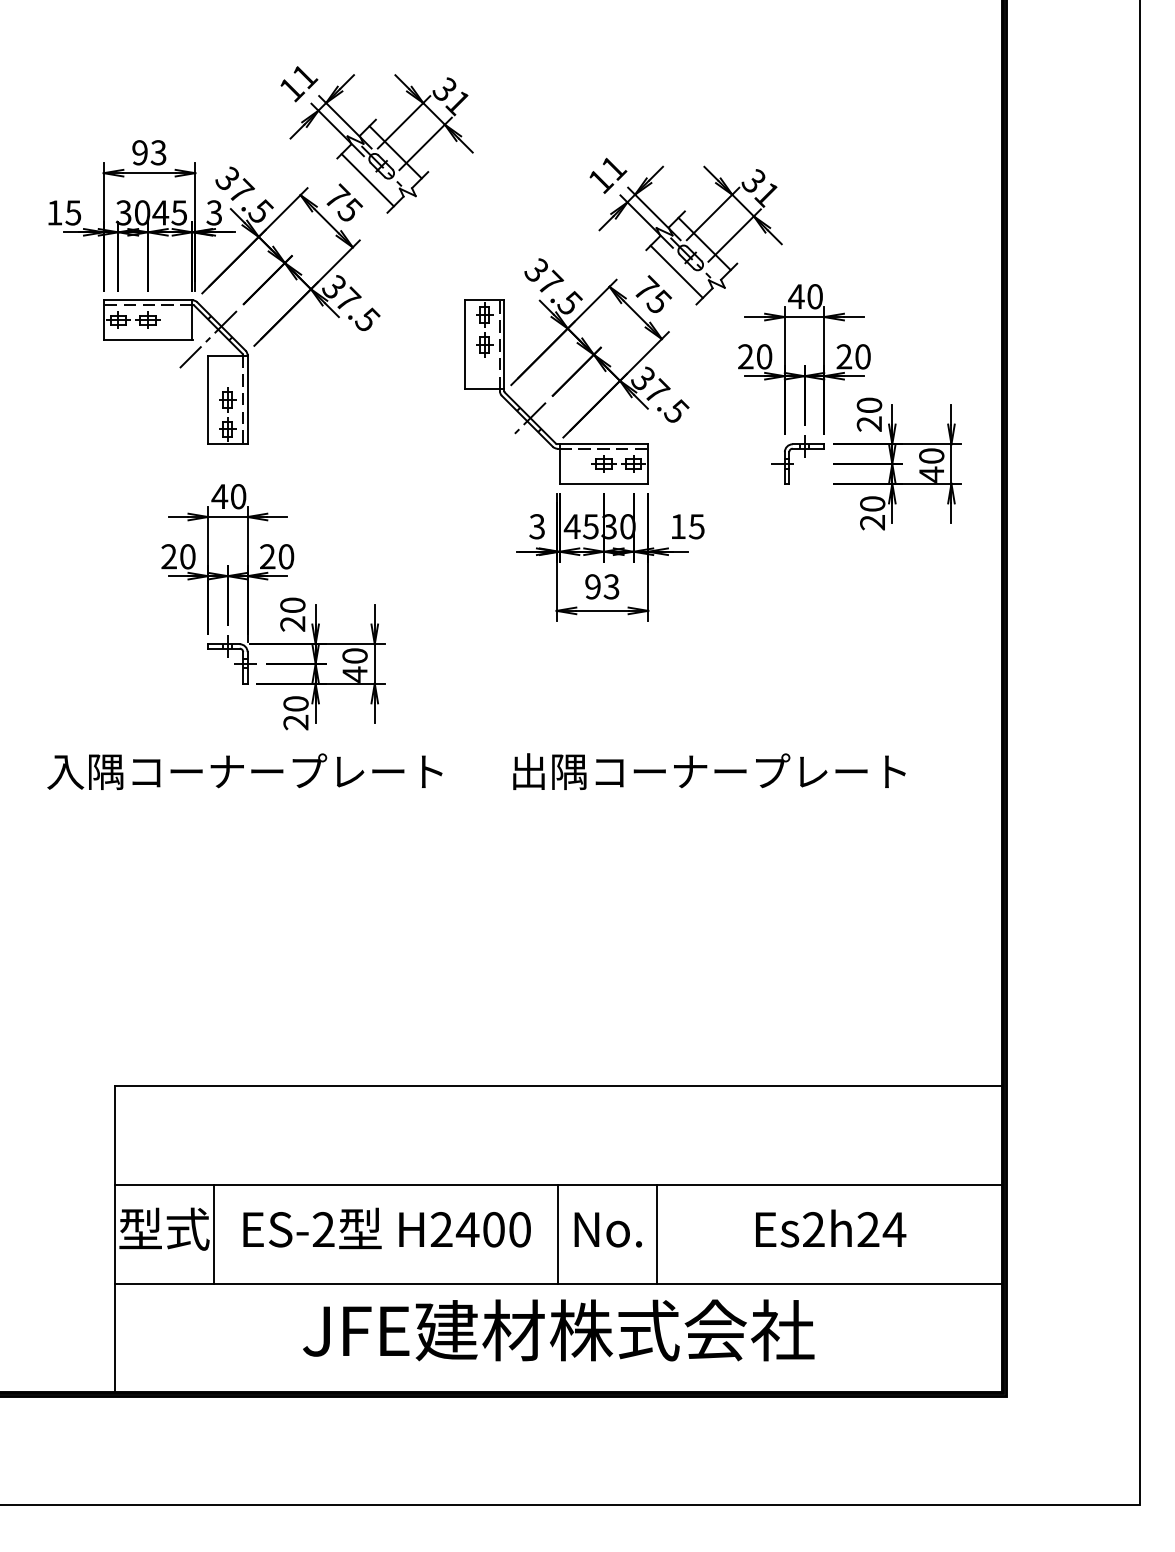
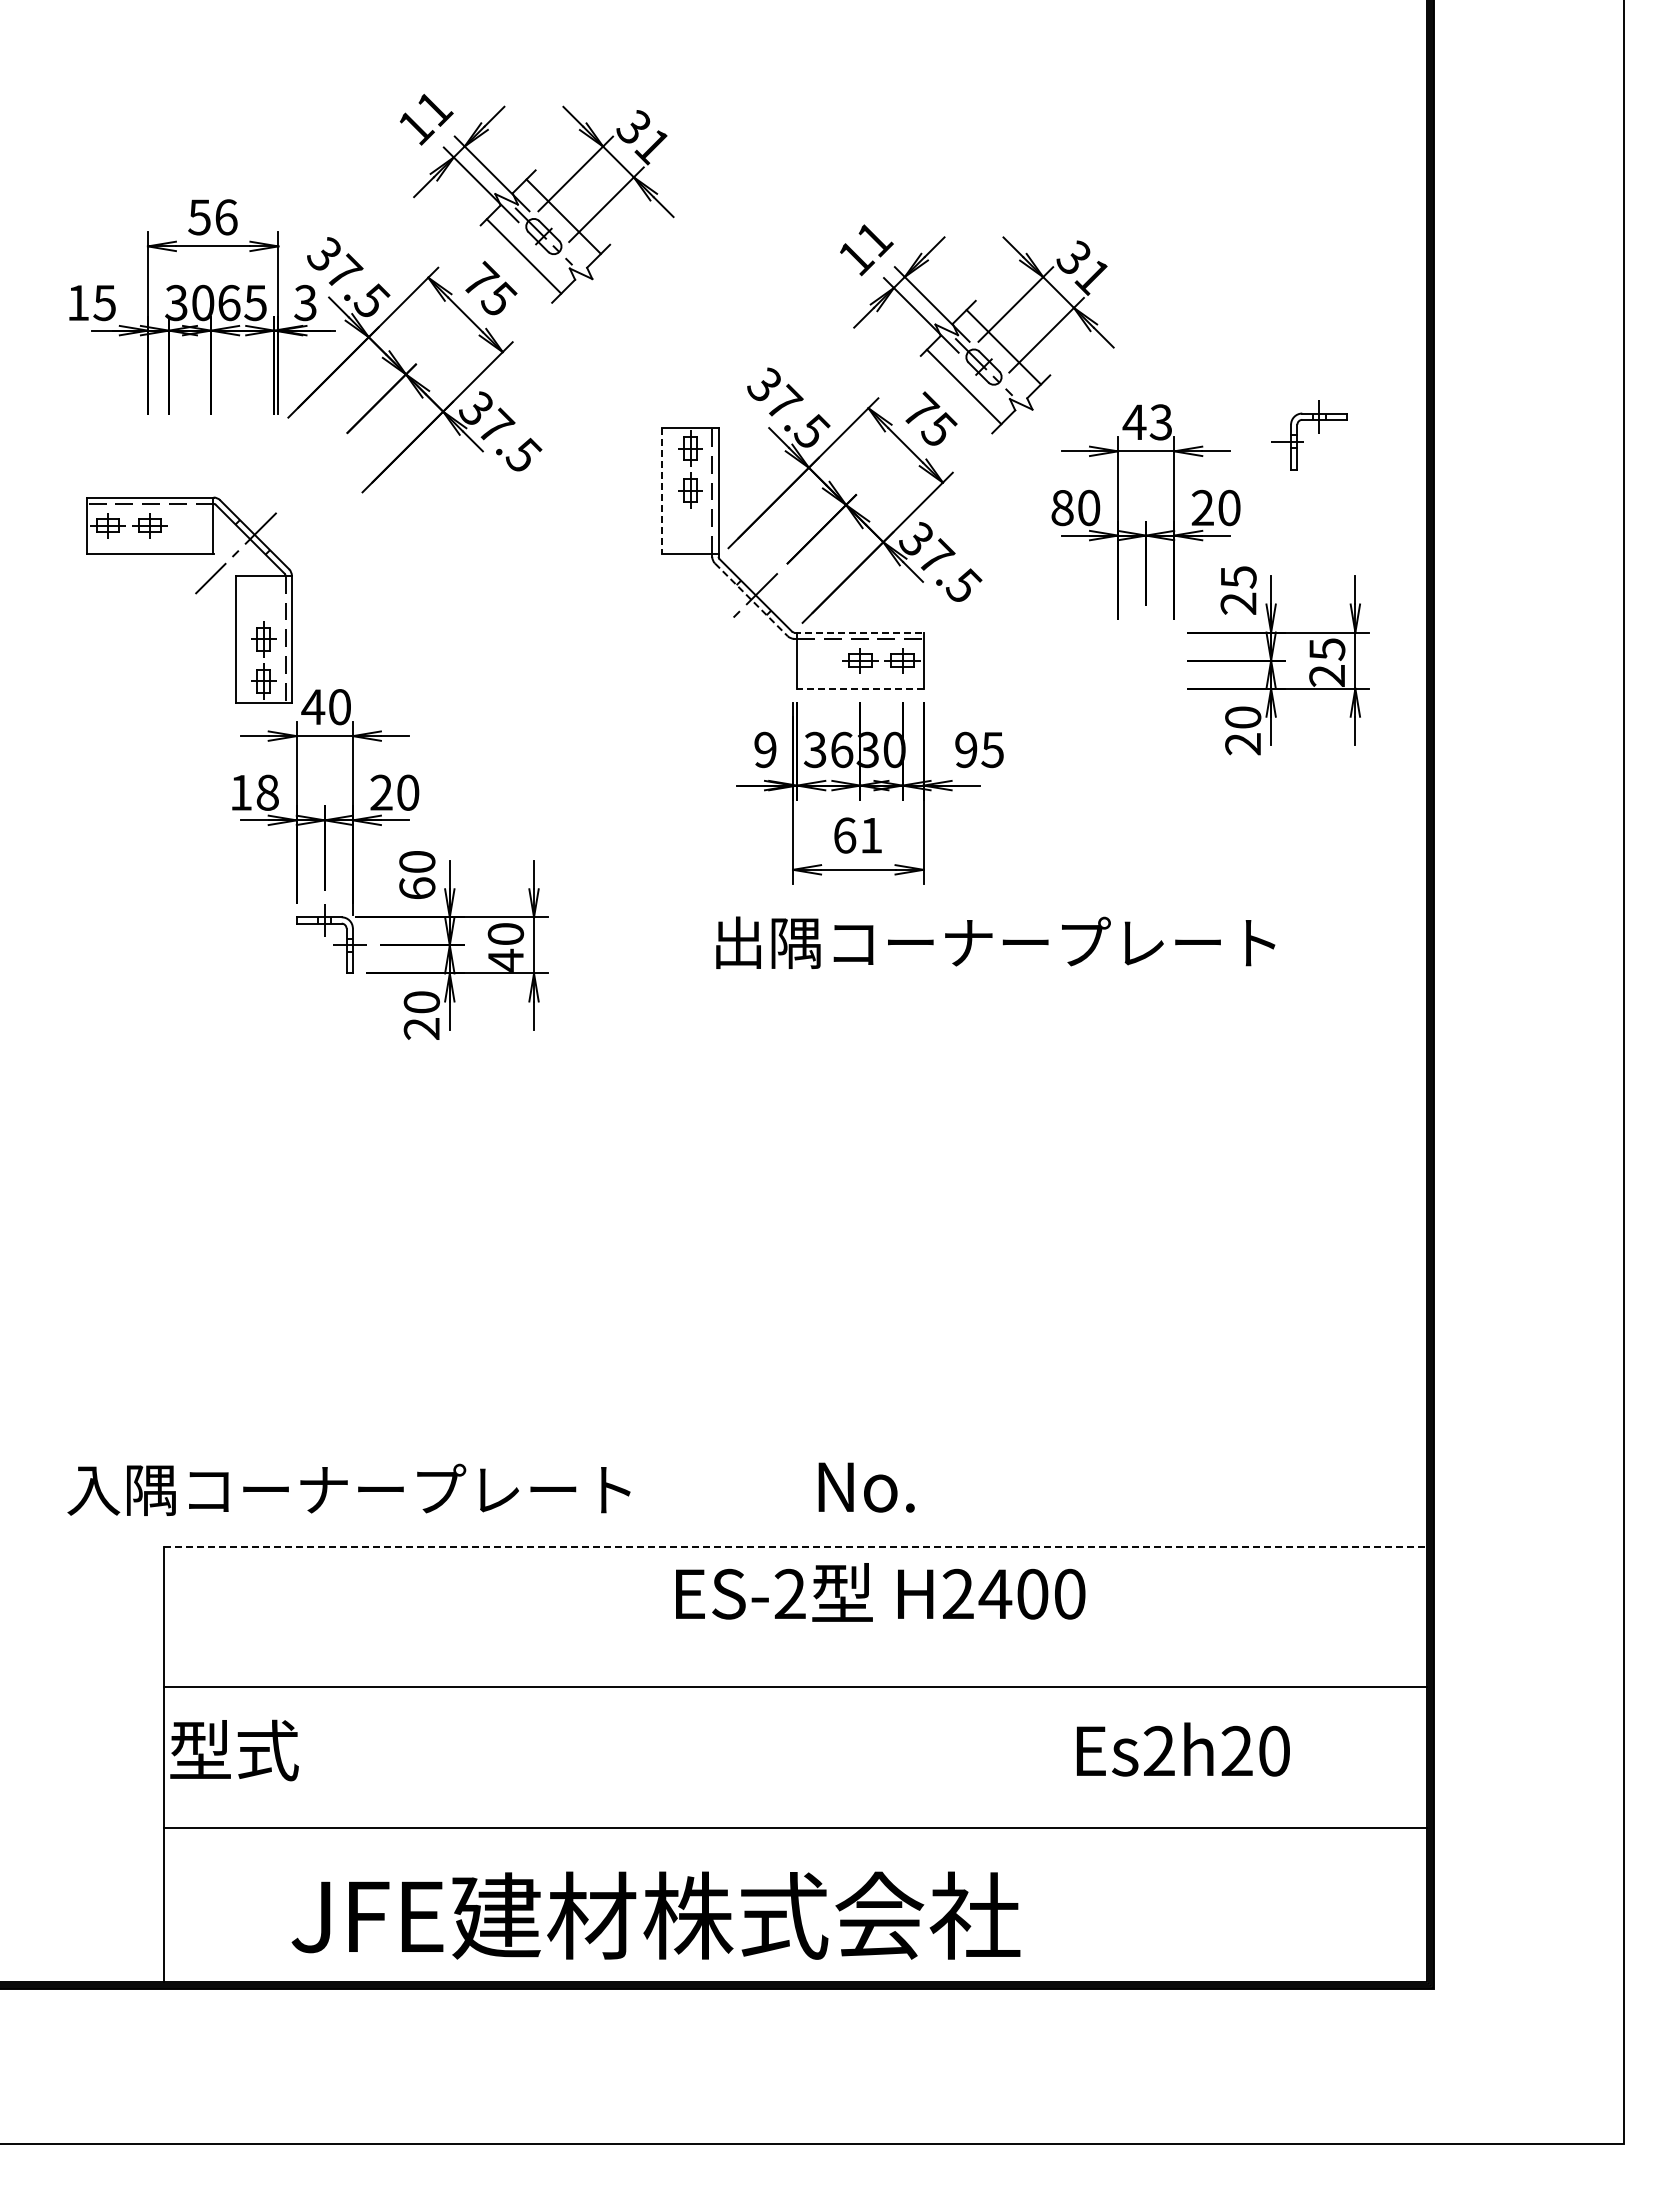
text: (149, 152) -> (212, 217), 93 -> 56
text: (160, 212) -> (229, 302), 45 -> 65
text: (814, 296) -> (1160, 422), 40 -> 43
line: (464, 345) -> (662, 491), solid -> dashed
text: (745, 356) -> (1062, 507), 20 -> 80
part: (179, 367) -> (195, 593), moved
text: (869, 405) -> (1238, 577), 20 -> 25
line: (527, 421) -> (751, 600), solid -> dashed
line: (602, 444) -> (858, 632), solid -> dashed
part: (793, 463) -> (1303, 441), moved
text: (931, 465) -> (1327, 662), 40 -> 25
line: (603, 483) -> (859, 688), solid -> dashed
text: (581, 526) -> (828, 749), 45 -> 36
text: (678, 526) -> (966, 749), 15 -> 95
text: (537, 527) -> (765, 750), 3 -> 9
text: (178, 556) -> (254, 792), 20 -> 18
text: (601, 586) -> (857, 835), 93 -> 61
text: (292, 623) -> (417, 888), 20 -> 60
text: (244, 771) -> (348, 1489), moved
text: (709, 771) -> (995, 942), moved
line: (558, 1086) -> (795, 1547), solid -> dashed
text: (387, 1228) -> (880, 1592), moved
text: (608, 1229) -> (866, 1487), moved
text: (894, 1229) -> (1274, 1750), Es2h24 -> Es2h20
line: (213, 1234) -> (304, 1757), removed
line: (558, 1234) -> (795, 1757), removed
line: (657, 1234) -> (936, 1757), removed
text: (558, 1330) -> (655, 1915), moved

